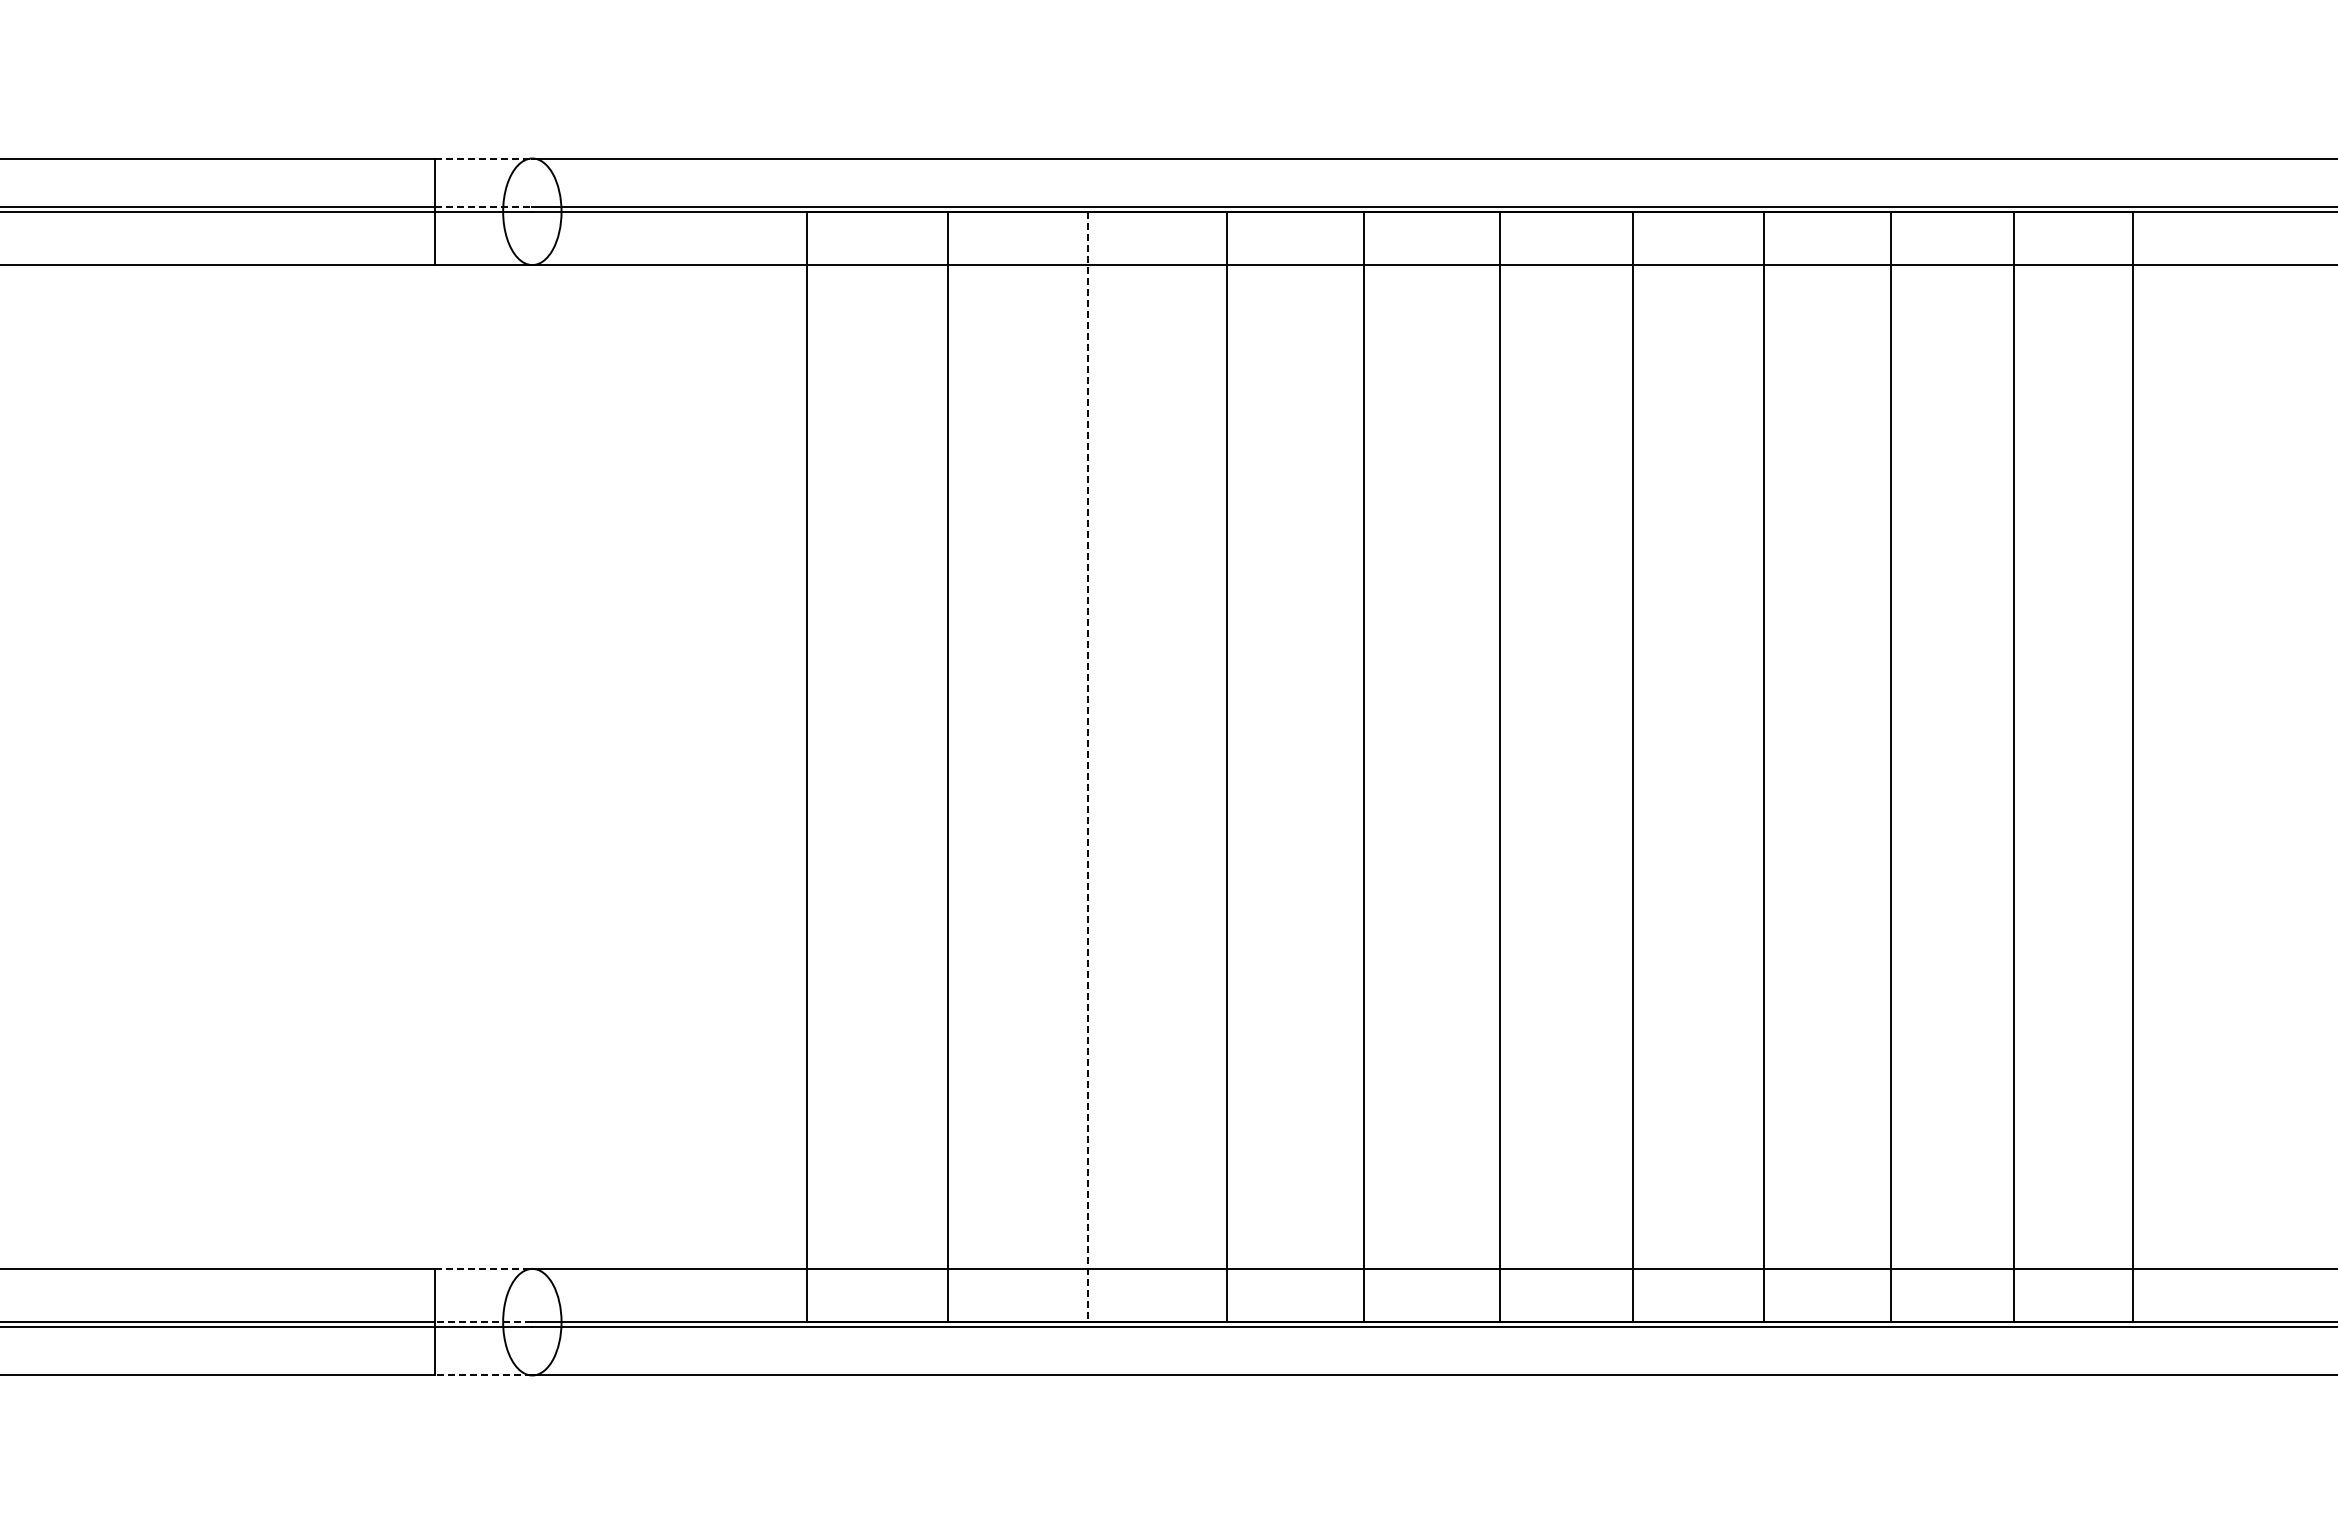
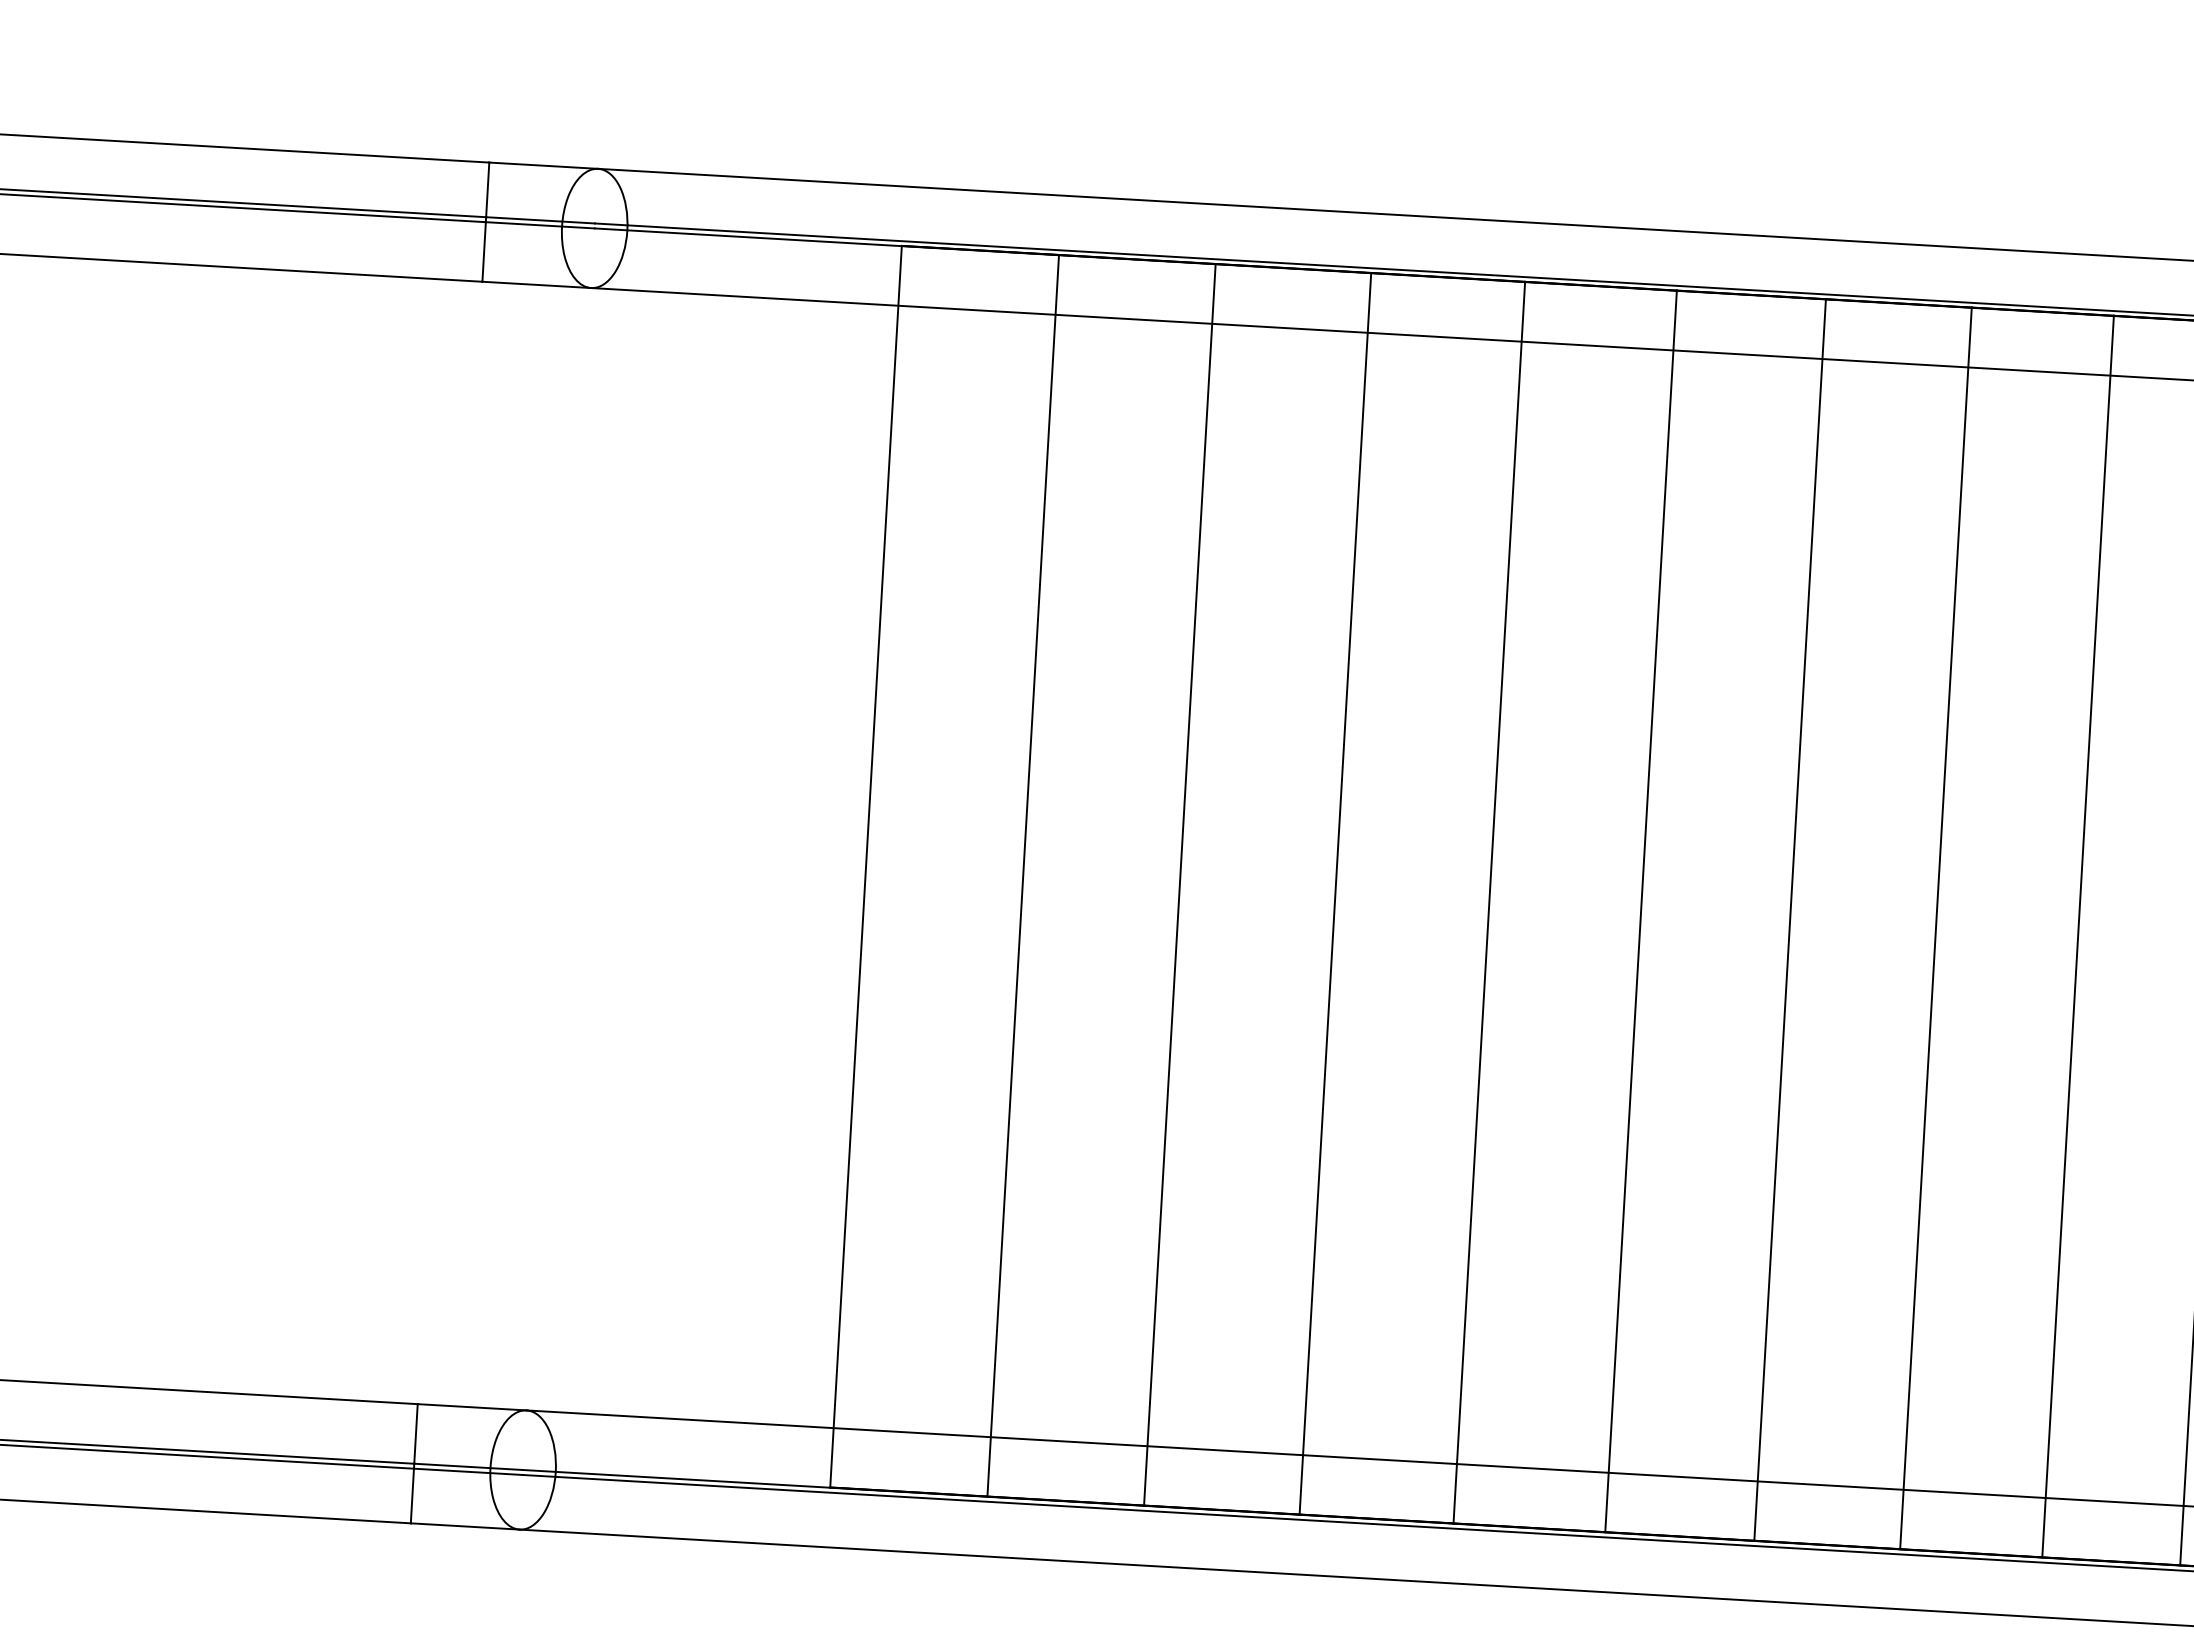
line: (483, 158) -> (543, 165), dashed -> solid
line: (483, 207) -> (540, 220), dashed -> solid
line: (1087, 767) -> (1179, 885), dashed -> solid
line: (483, 1268) -> (471, 1406), dashed -> solid
line: (483, 1322) -> (468, 1467), dashed -> solid
line: (483, 1375) -> (465, 1526), dashed -> solid

